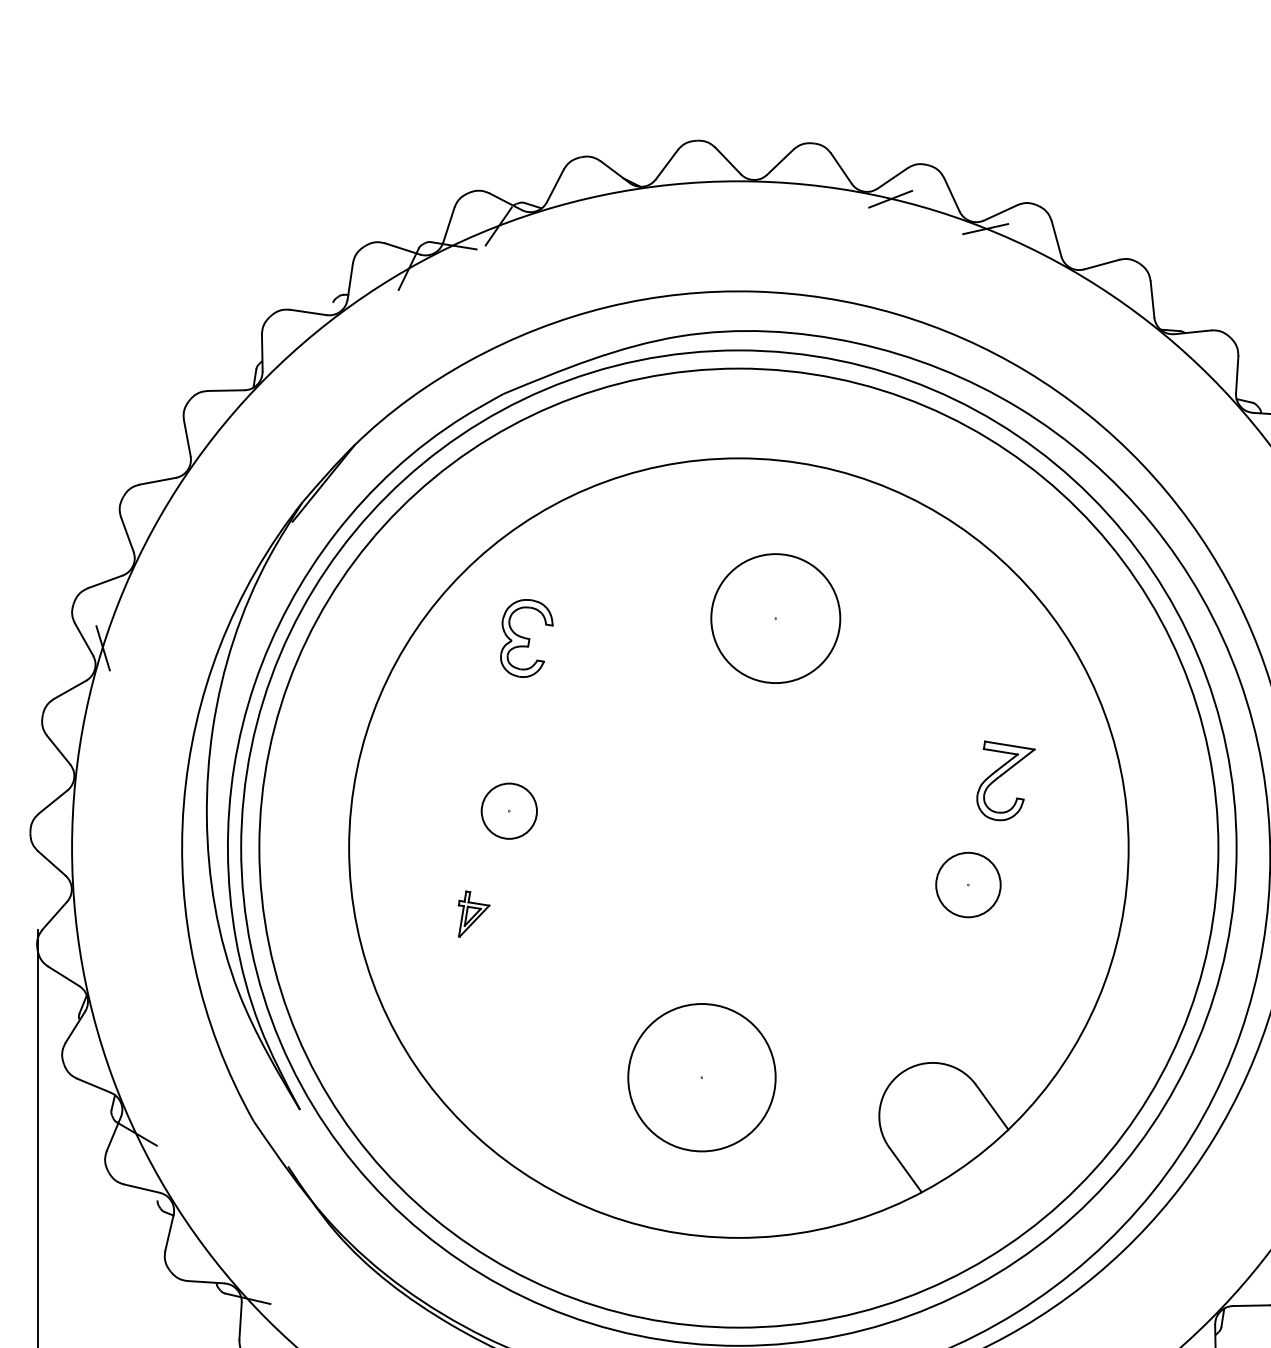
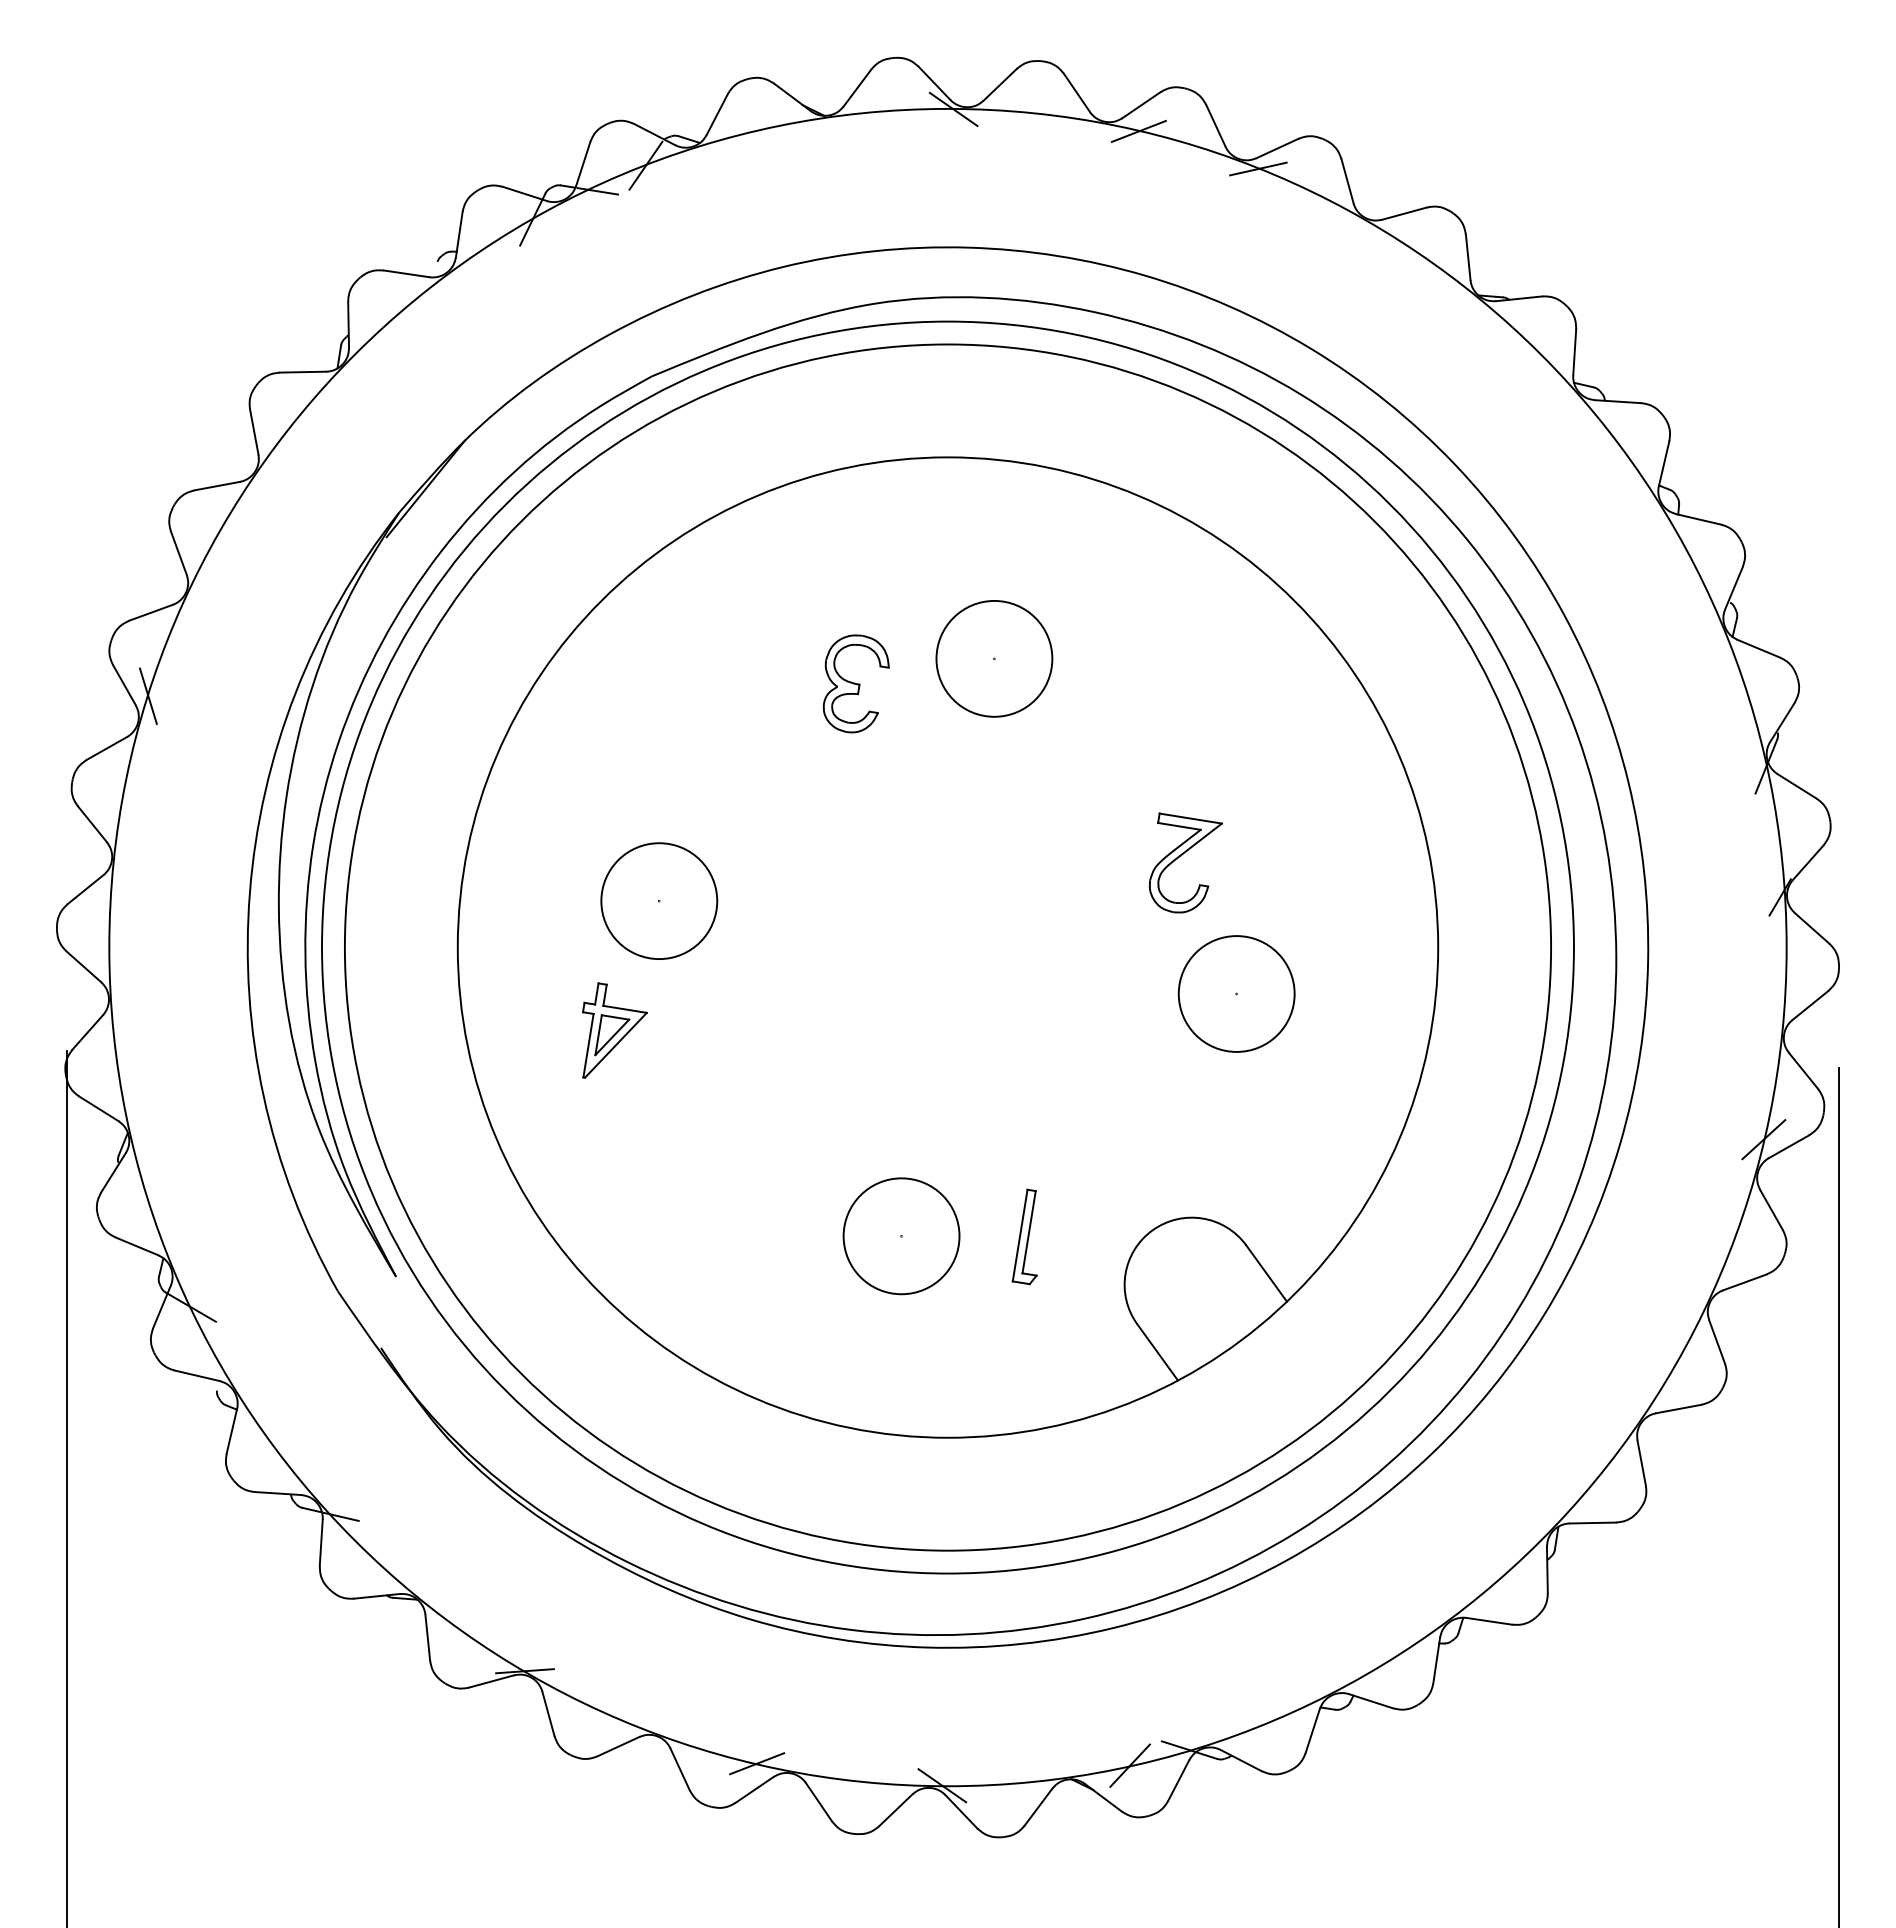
line: (743, 180) -> (953, 108), added
circle: (775, 618) -> (994, 658), size x0.71
part: (526, 638) -> (855, 683), moved
part: (1002, 775) -> (1181, 856), moved
circle: (509, 811) -> (659, 901), size x1.67
circle: (968, 884) -> (1236, 993), size x1.43
part: (473, 914) -> (614, 1030), size x1.67
circle: (701, 1077) -> (901, 1236), size x0.62
part: (799, 1077) -> (1024, 1236), added

